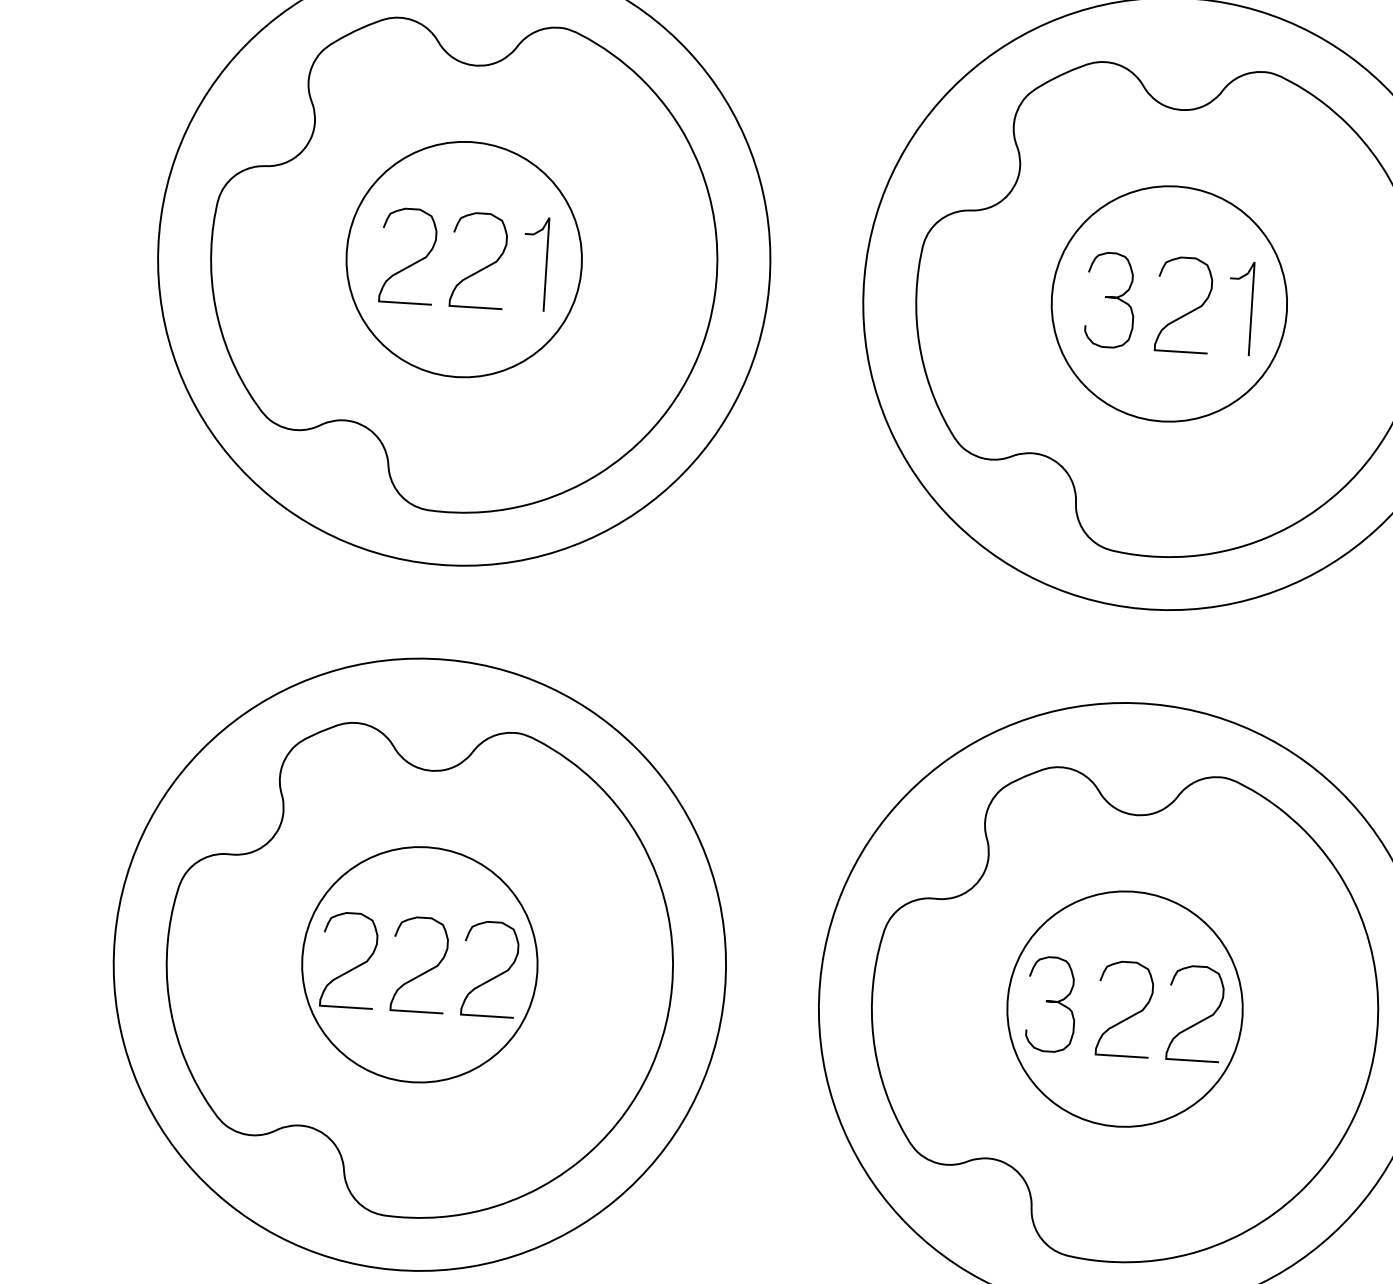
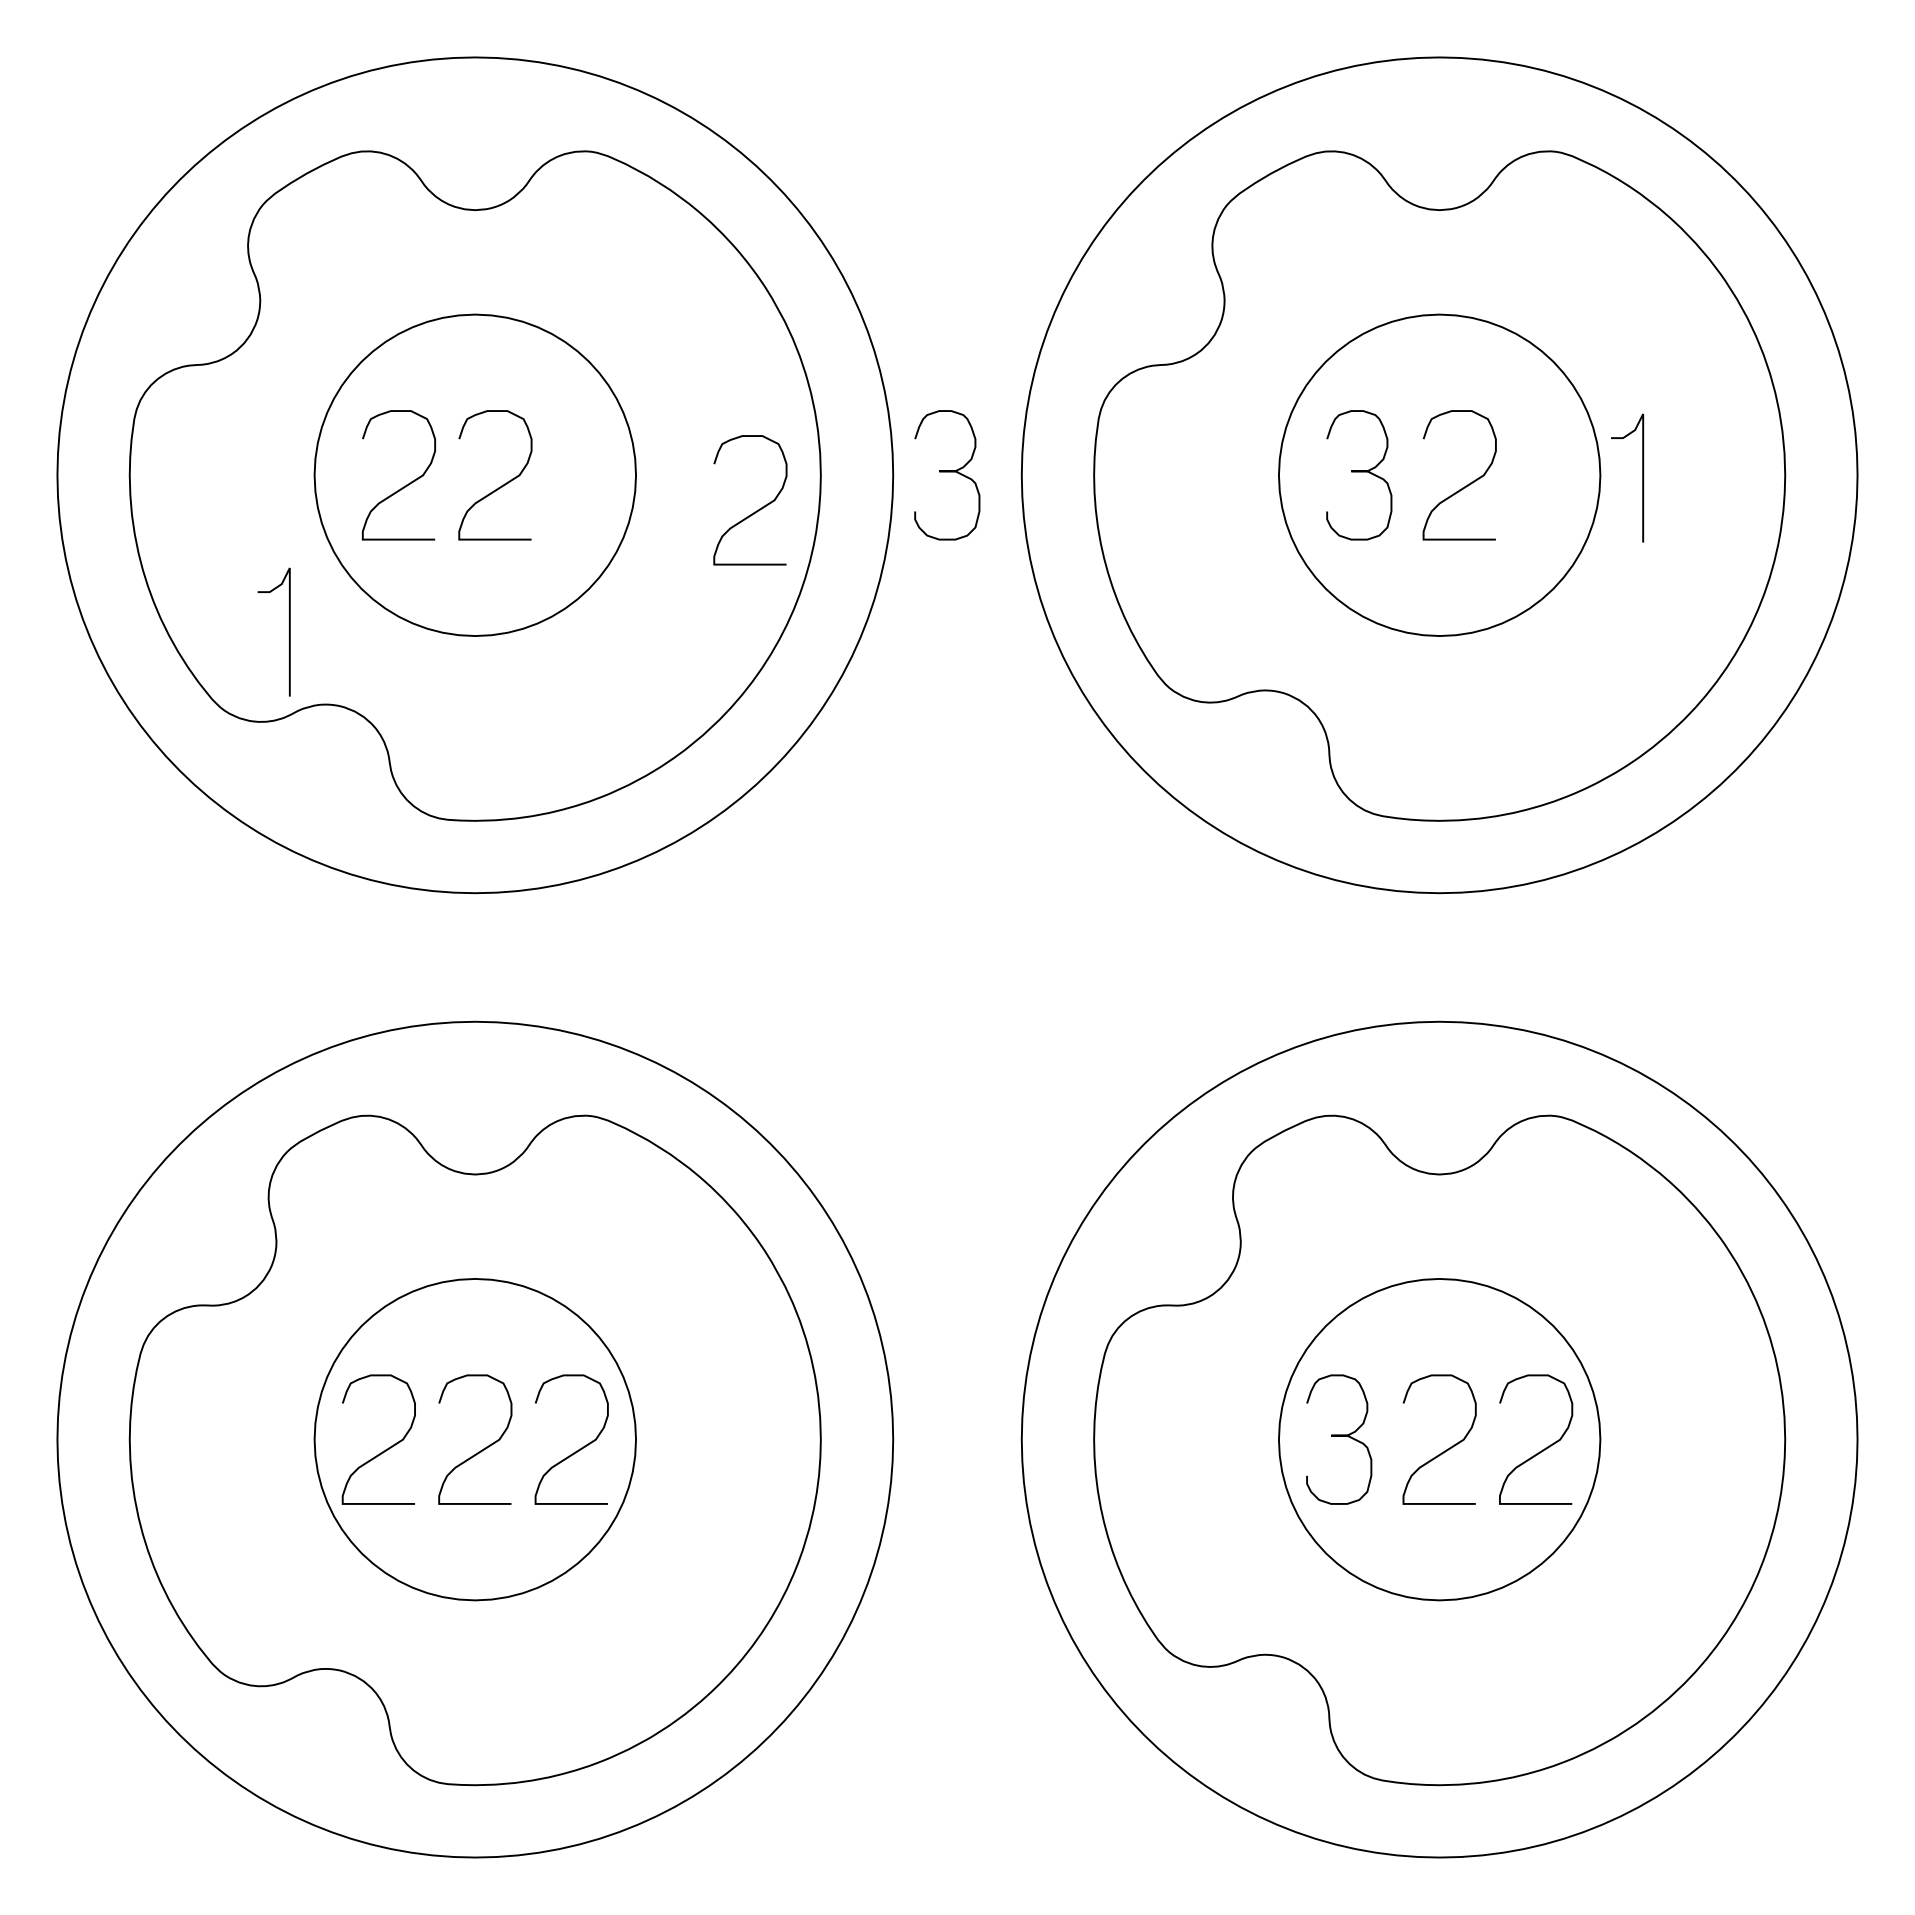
curve: (546, 264) -> (289, 631), moved
curve: (809, 279) -> (947, 472), added
curve: (668, 298) -> (756, 510), added
curve: (1251, 308) -> (1642, 477), moved

